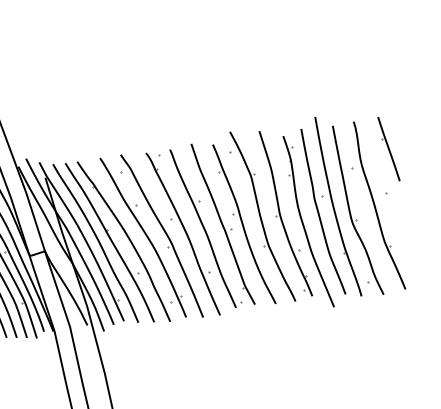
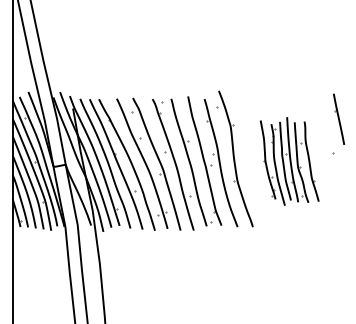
part: (332, 211) -> (289, 161), size x0.6

